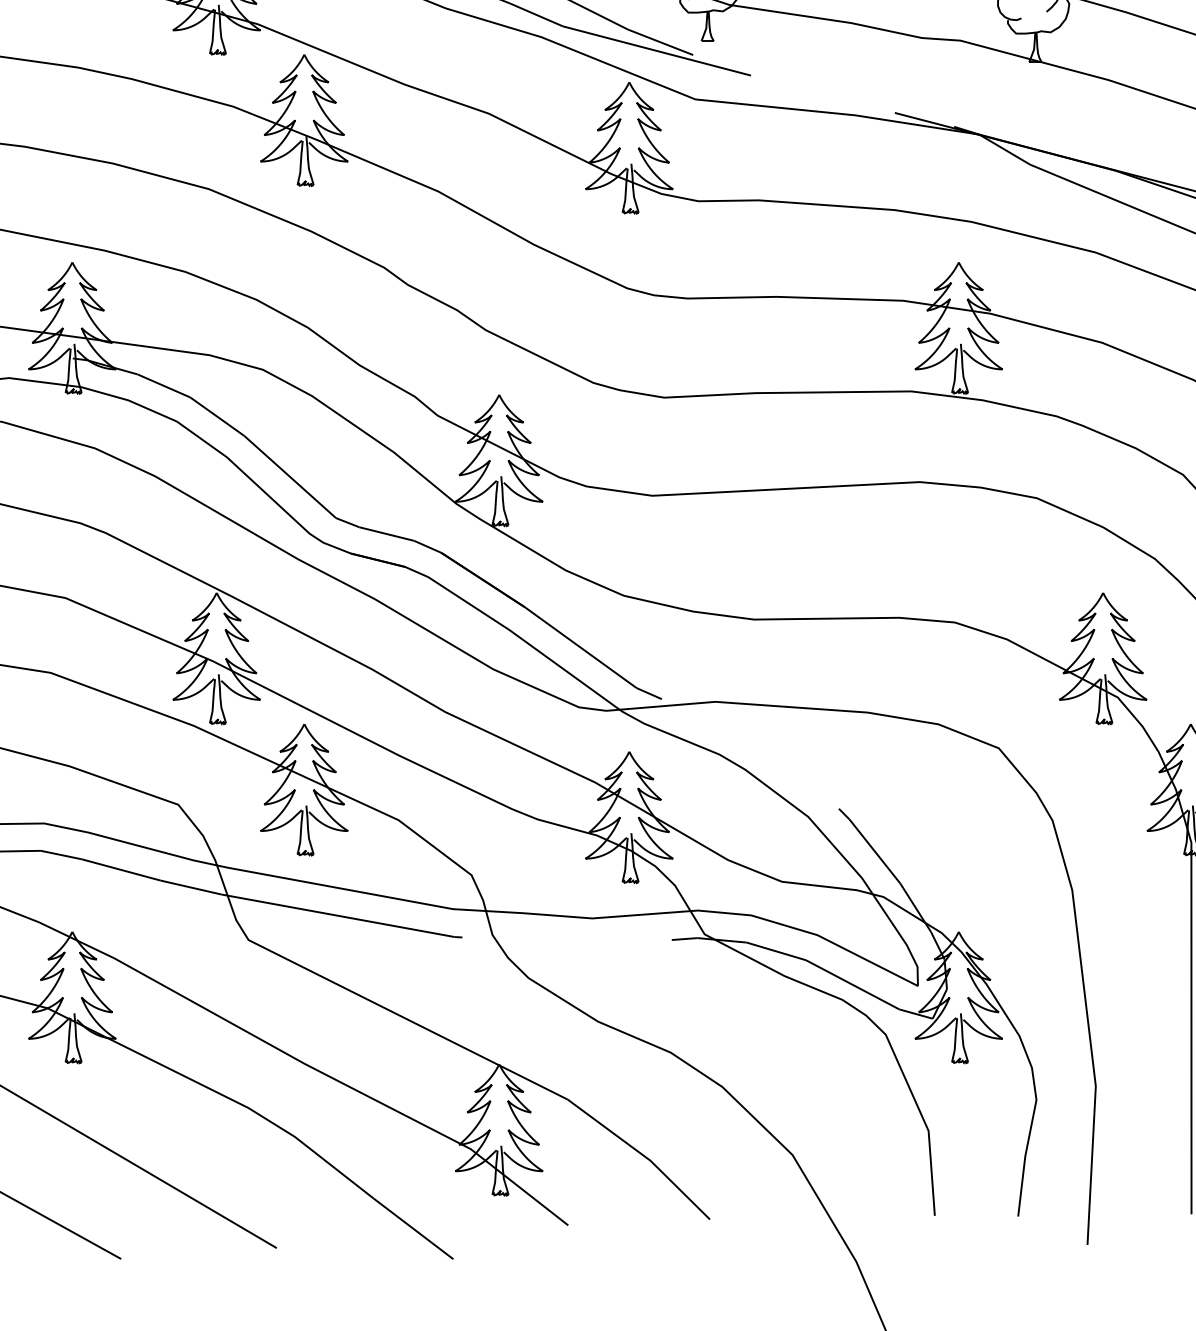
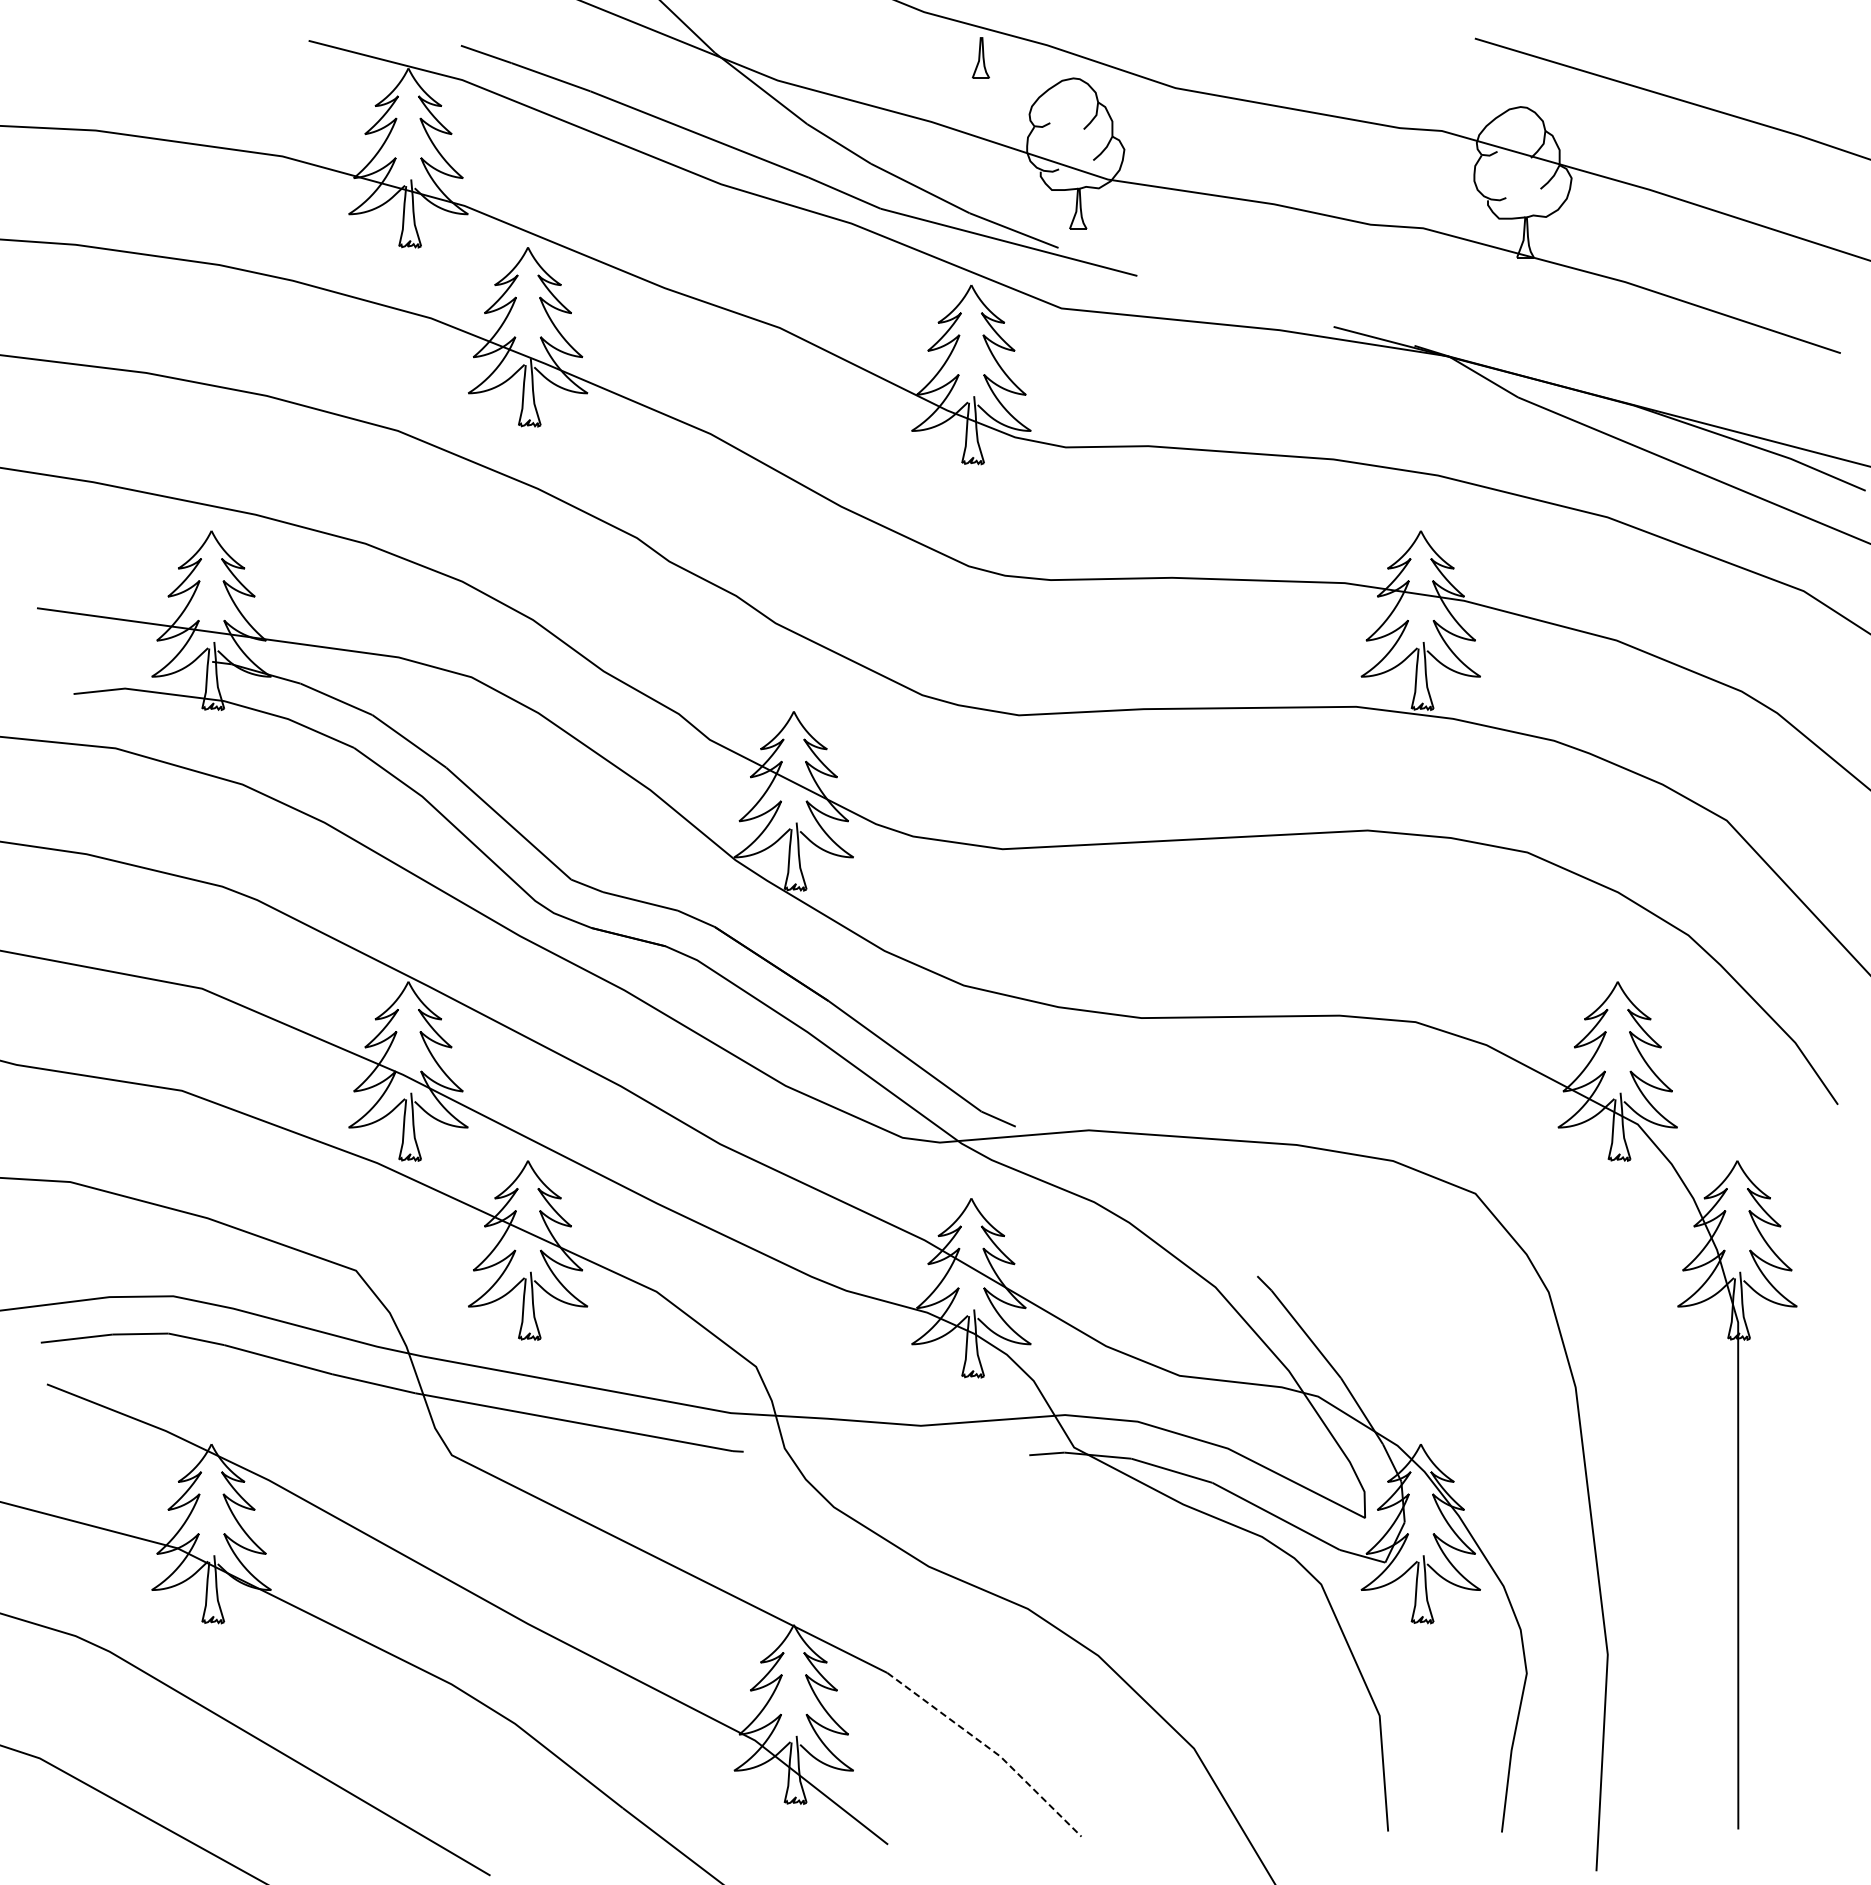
line: (643, 1155) -> (990, 1749), solid -> dashed

